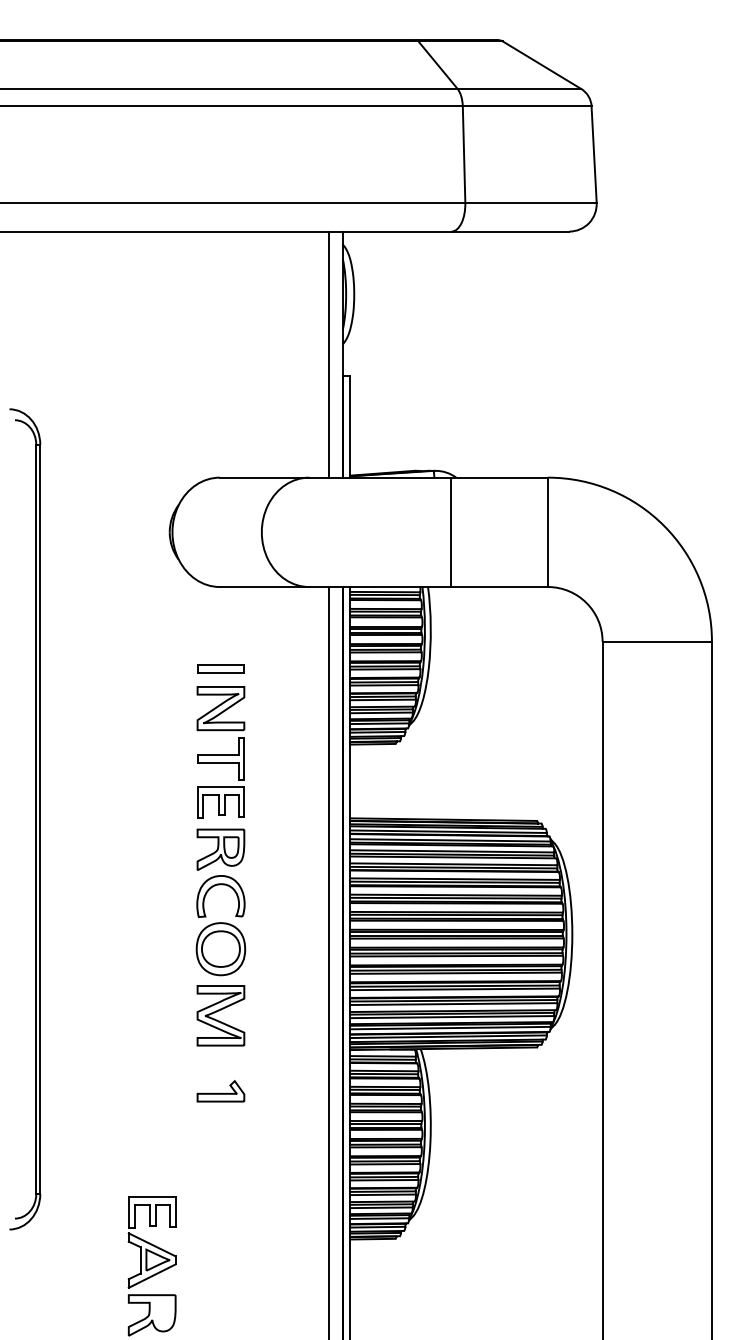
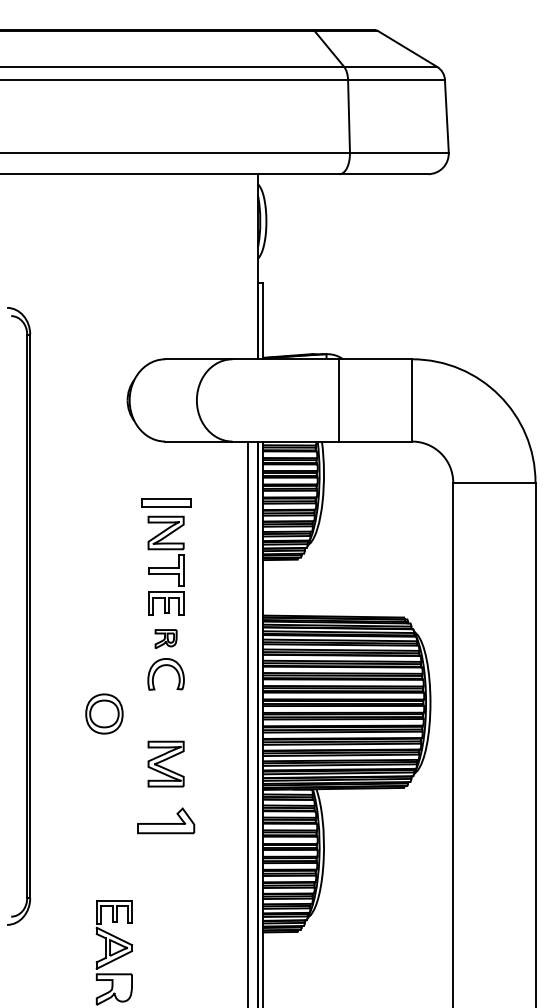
line: (329, 354) -> (247, 266), removed
part: (220, 668) -> (165, 502), size x1.4
part: (220, 849) -> (165, 639), size x0.6
part: (220, 949) -> (104, 714), moved
part: (220, 1091) -> (165, 821), size x1.6

